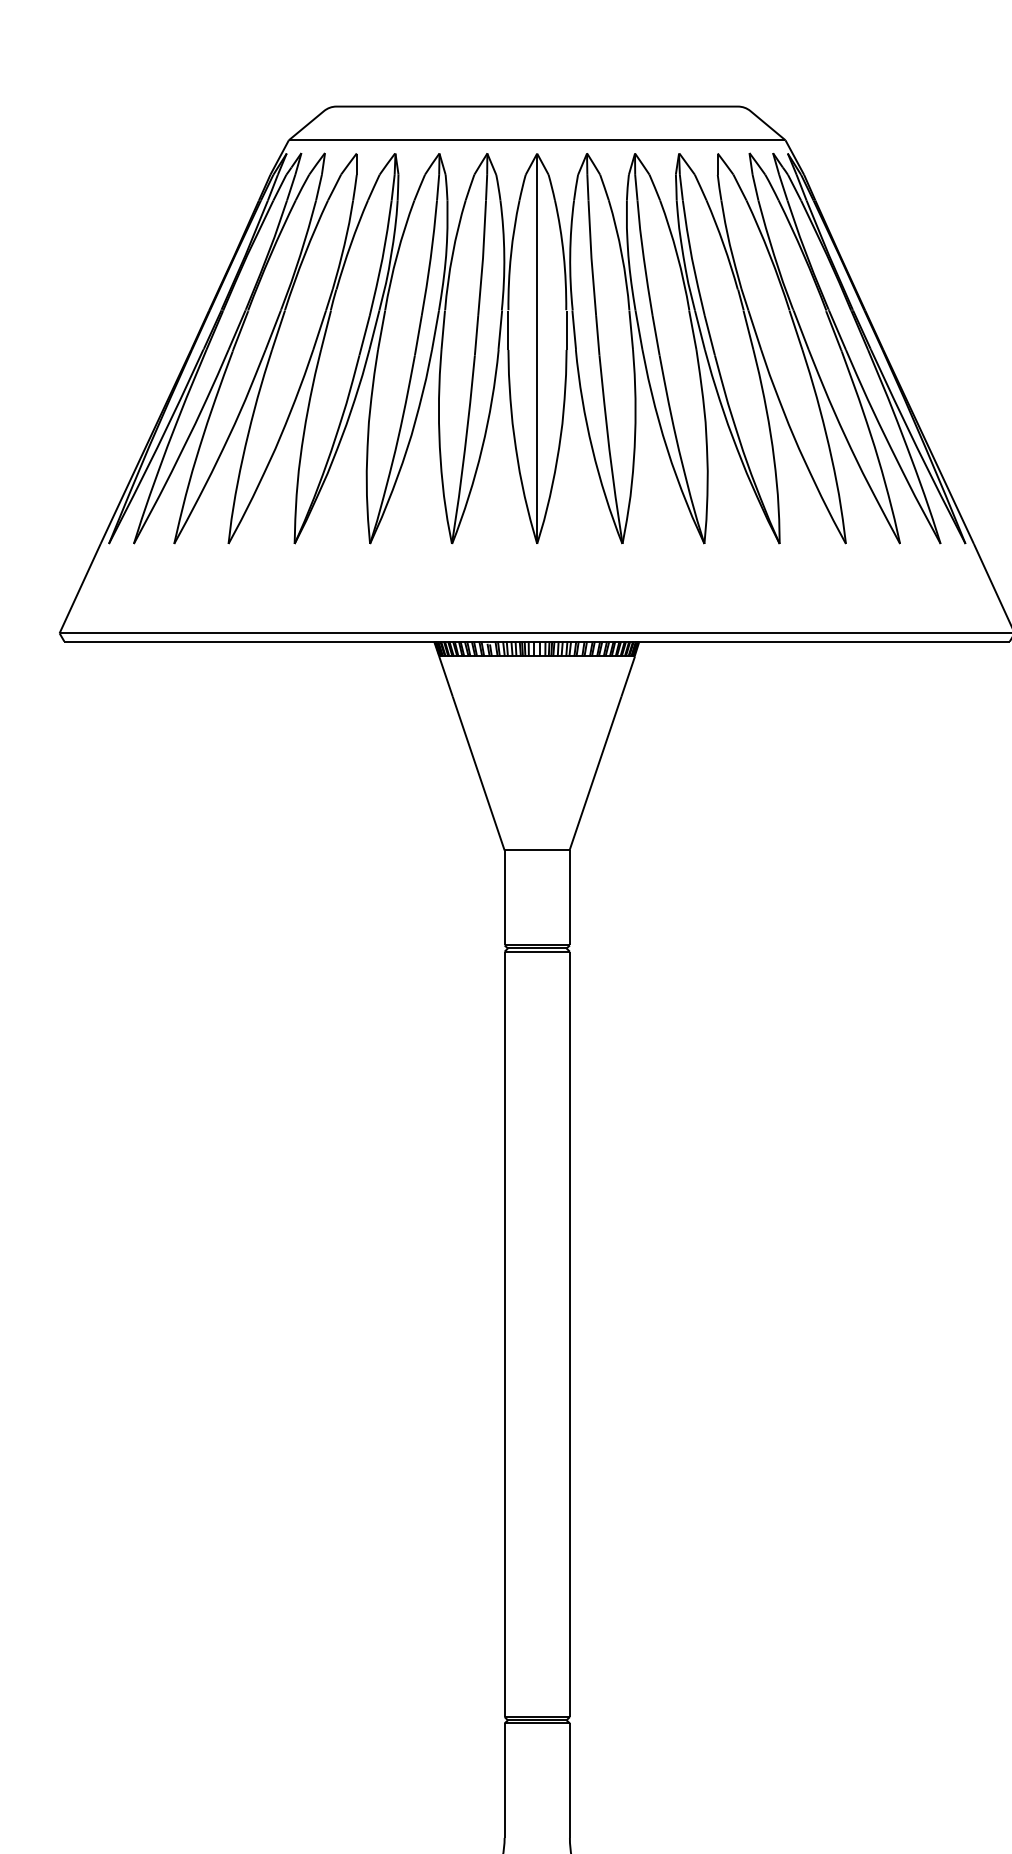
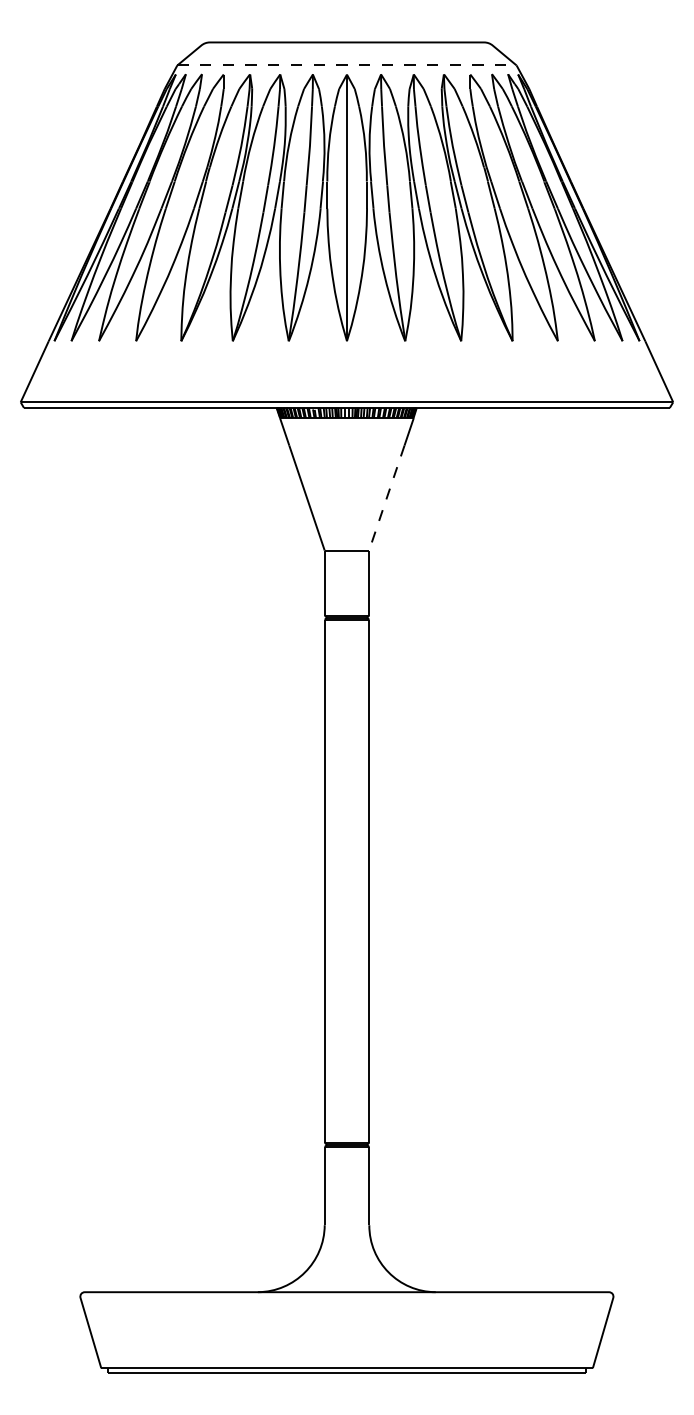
line: (536, 140) -> (346, 65), solid -> dashed
line: (595, 774) -> (386, 498), solid -> dashed

